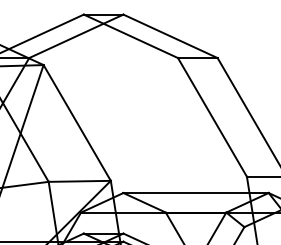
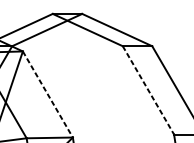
line: (212, 117) -> (148, 90), solid -> dashed
line: (77, 122) -> (48, 94), solid -> dashed

